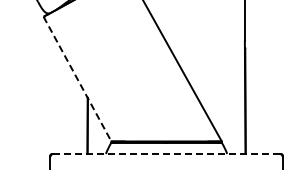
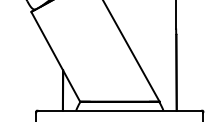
line: (77, 79) -> (55, 57), dashed -> solid
line: (166, 153) -> (119, 110), dashed -> solid

